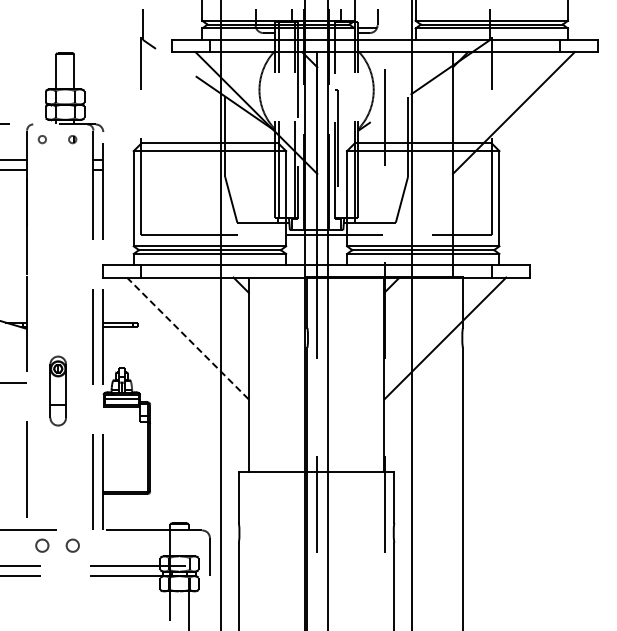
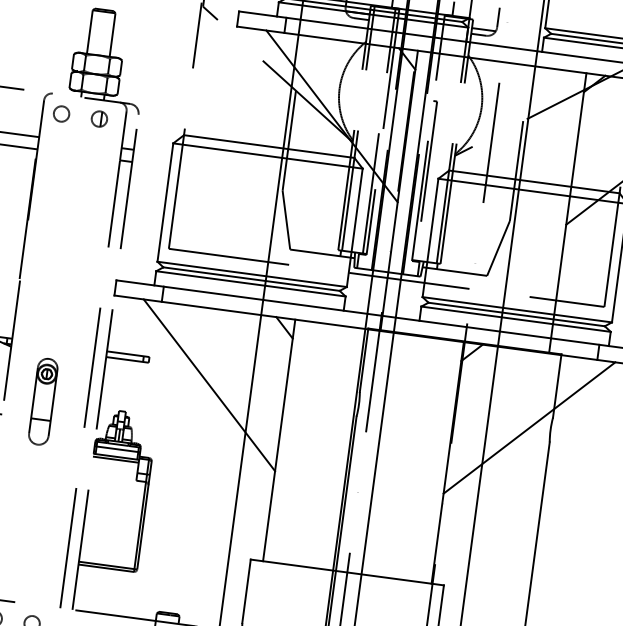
circle: (42, 139) -> (61, 113), size x1.67
part: (72, 139) -> (99, 118), size x1.67
line: (188, 338) -> (210, 385), dashed -> solid
part: (57, 390) -> (42, 400), moved

